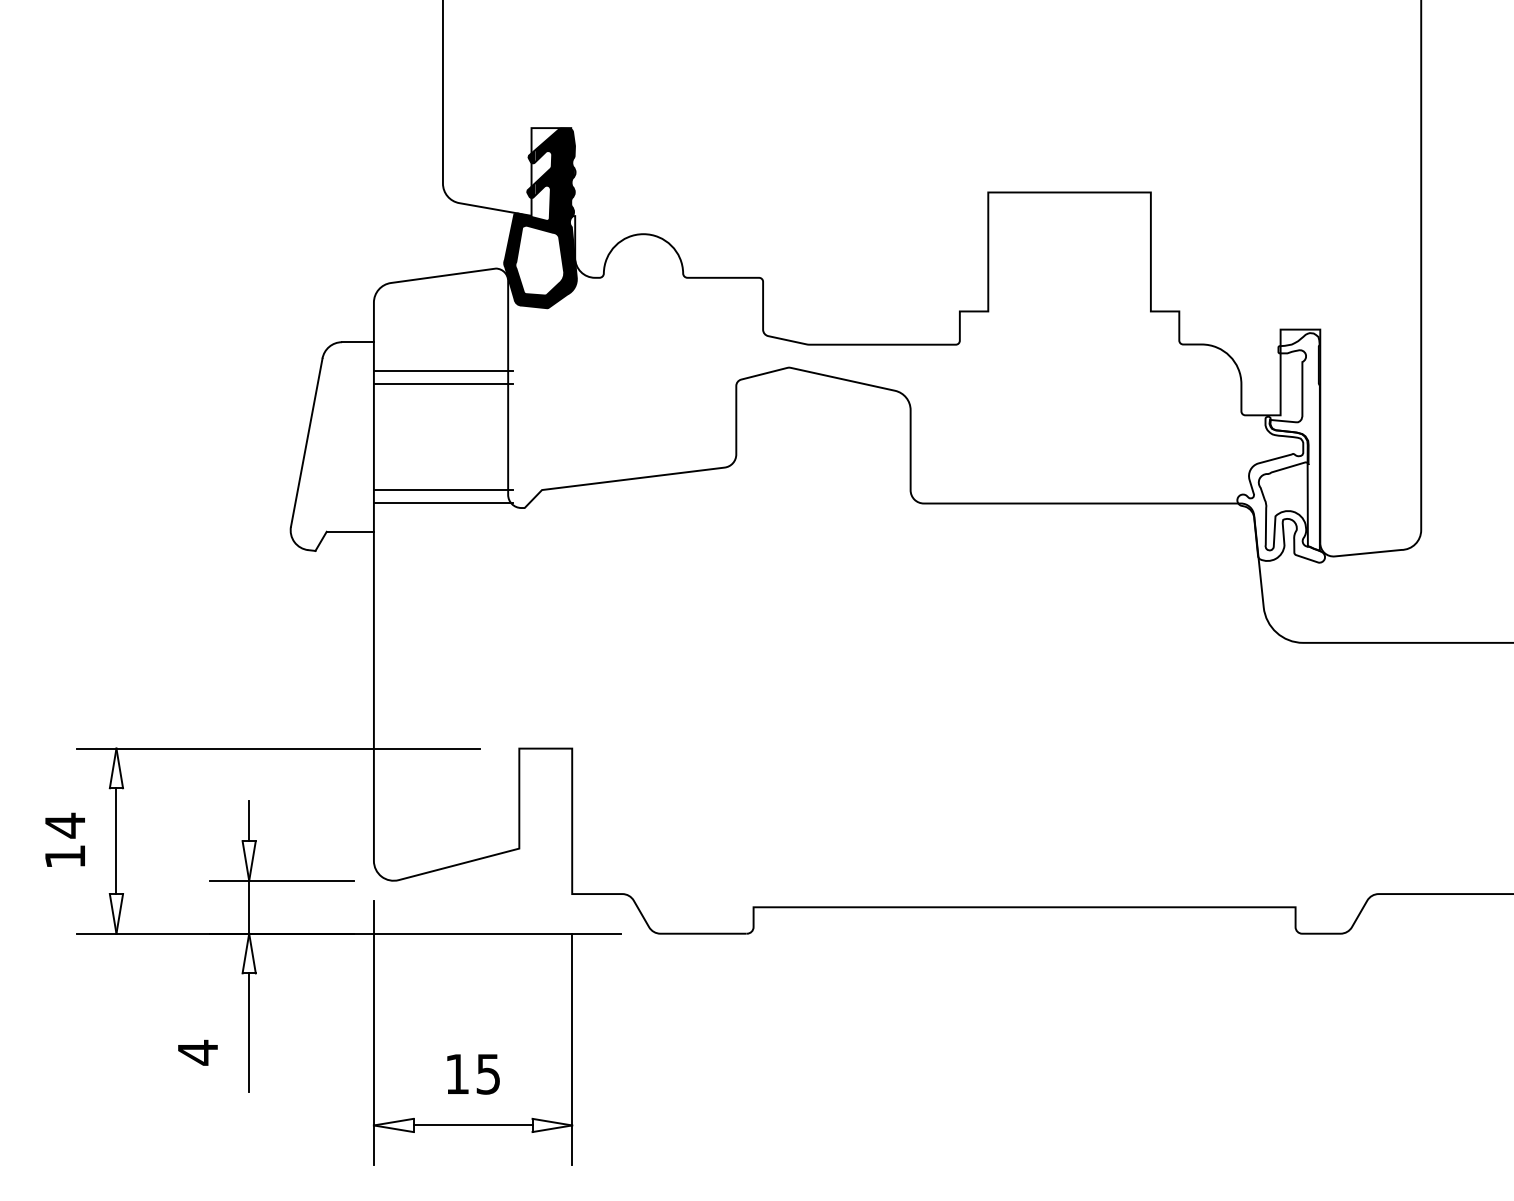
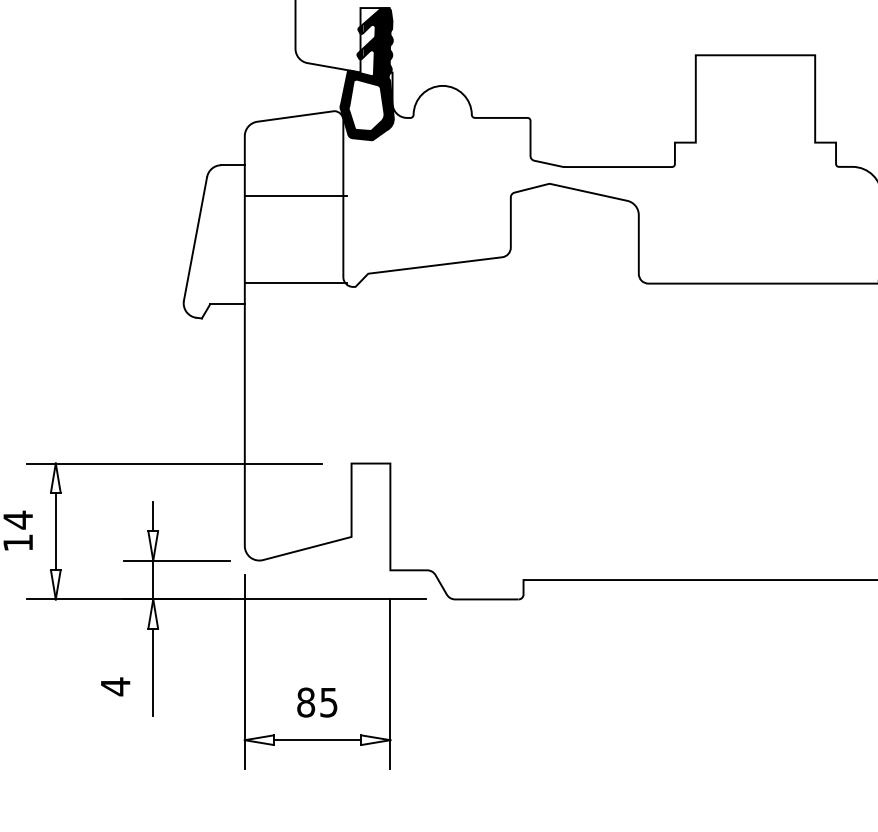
line: (442, 370) -> (295, 185), removed
line: (442, 489) -> (295, 273), removed
text: (457, 1073) -> (306, 702), 15 -> 85

